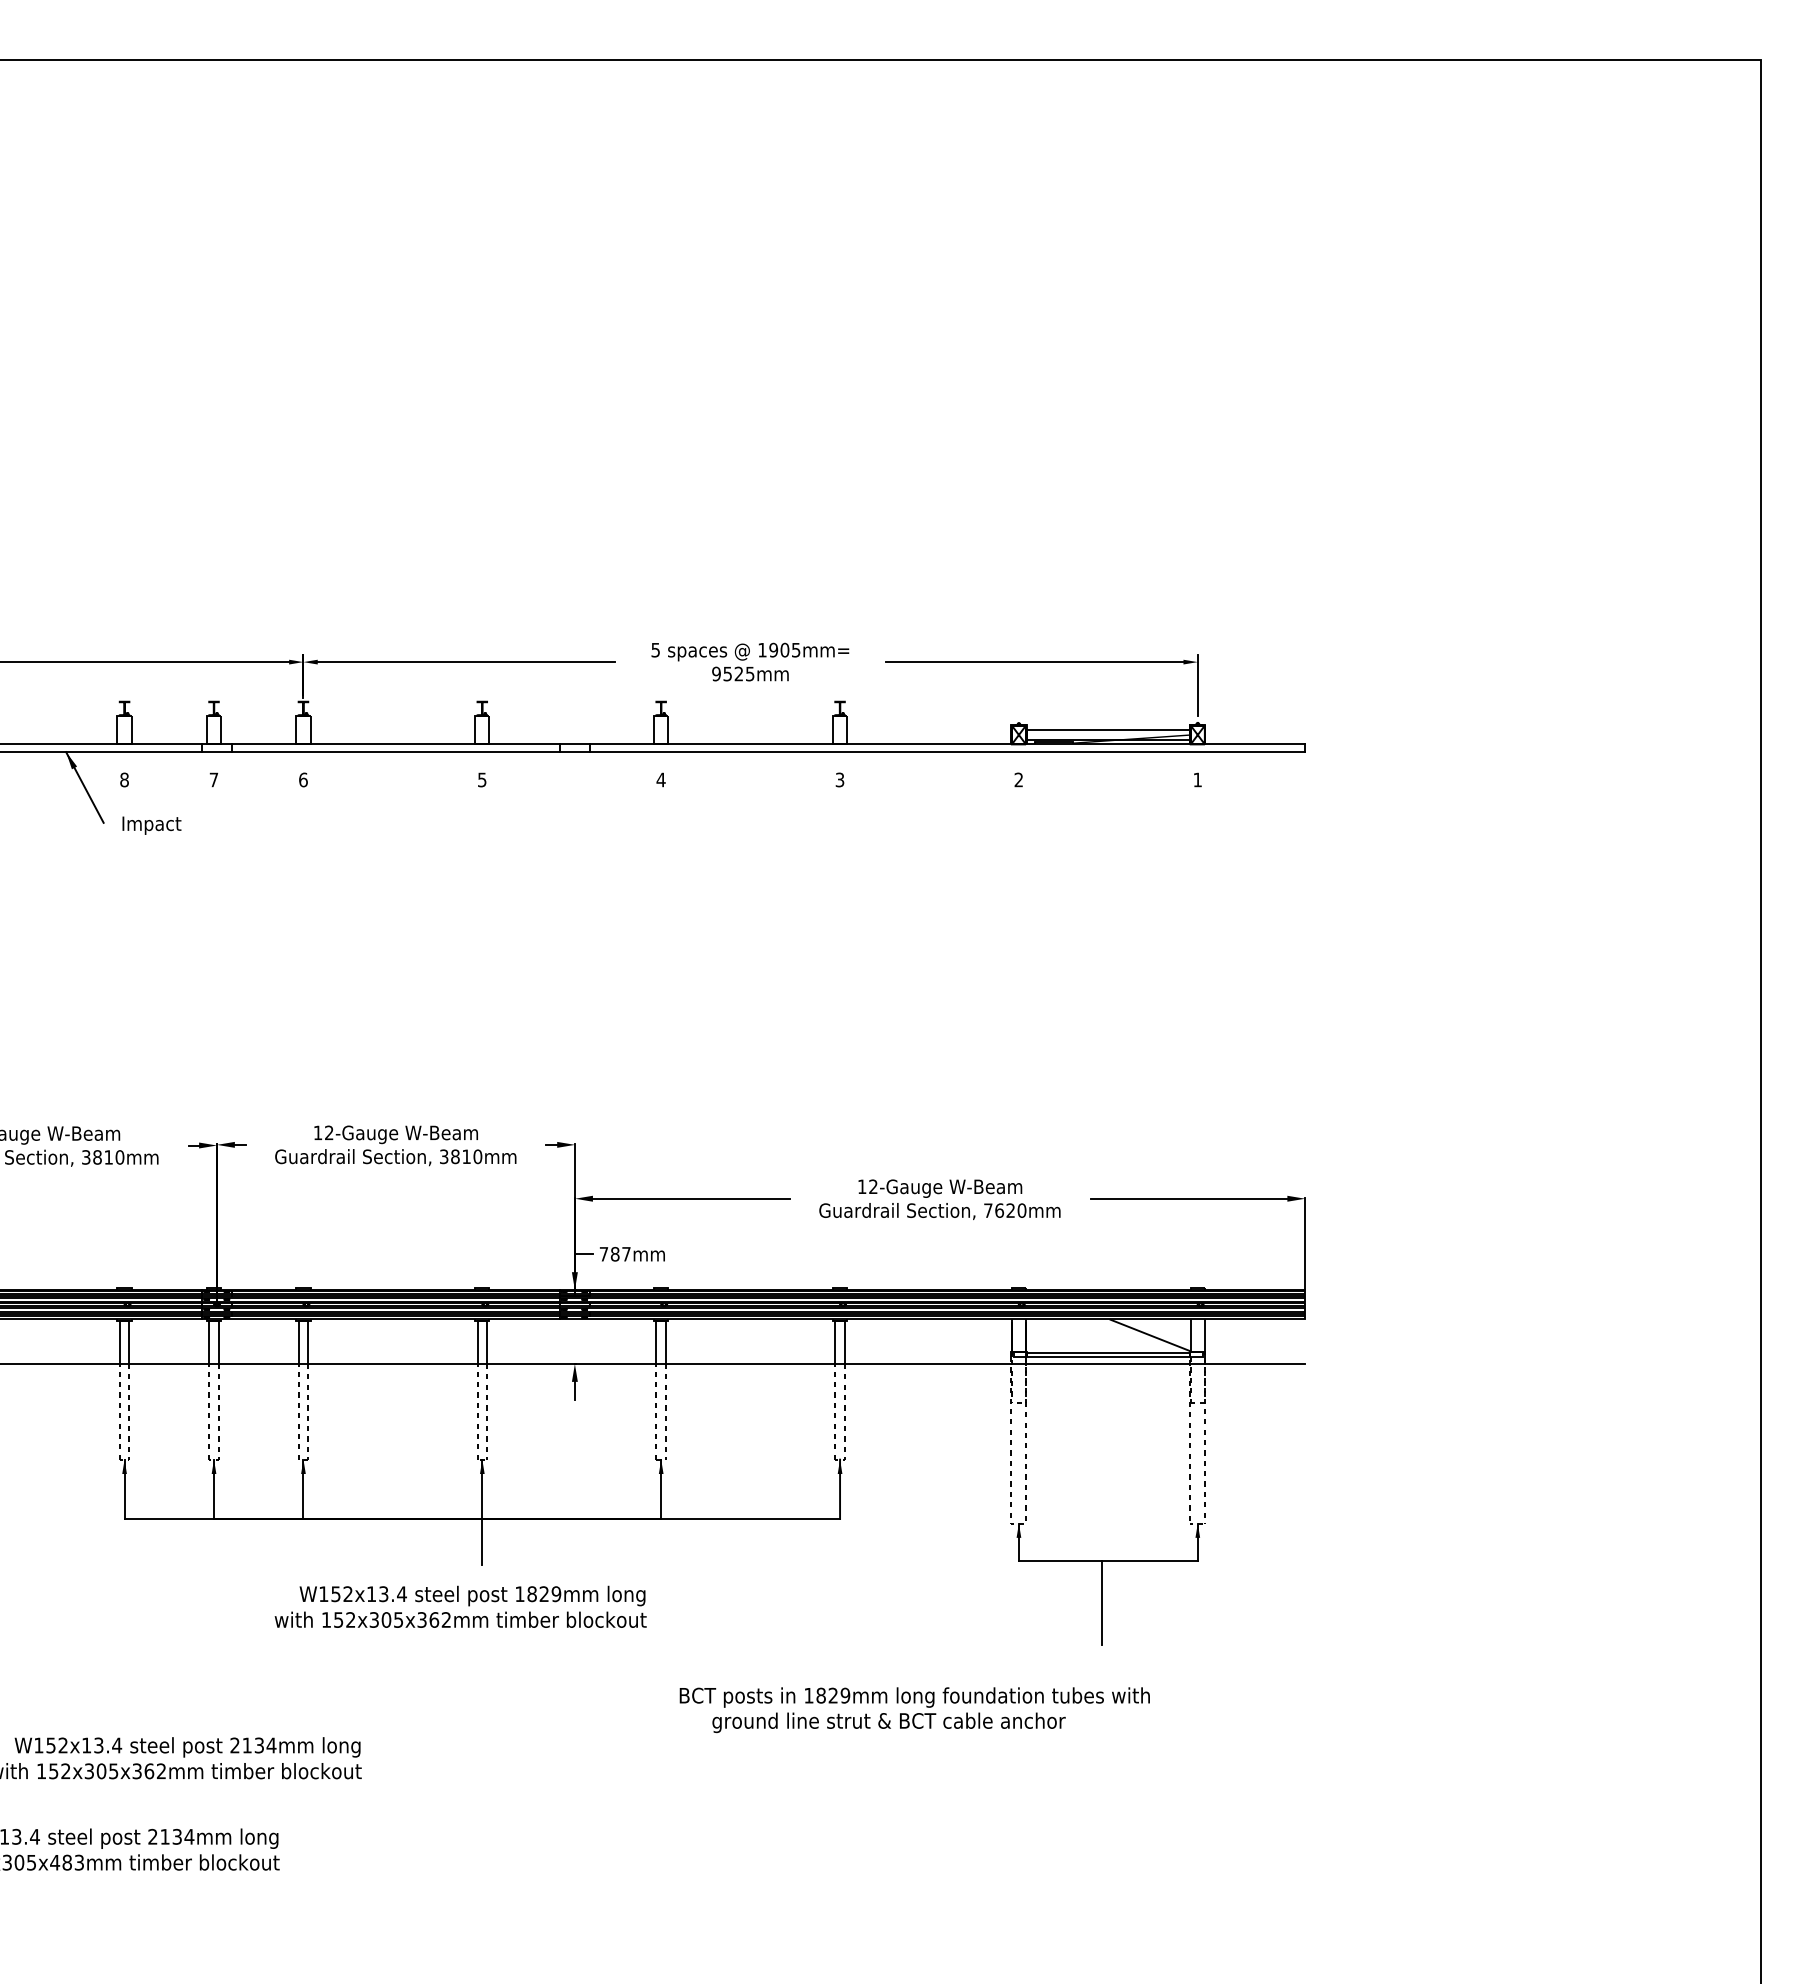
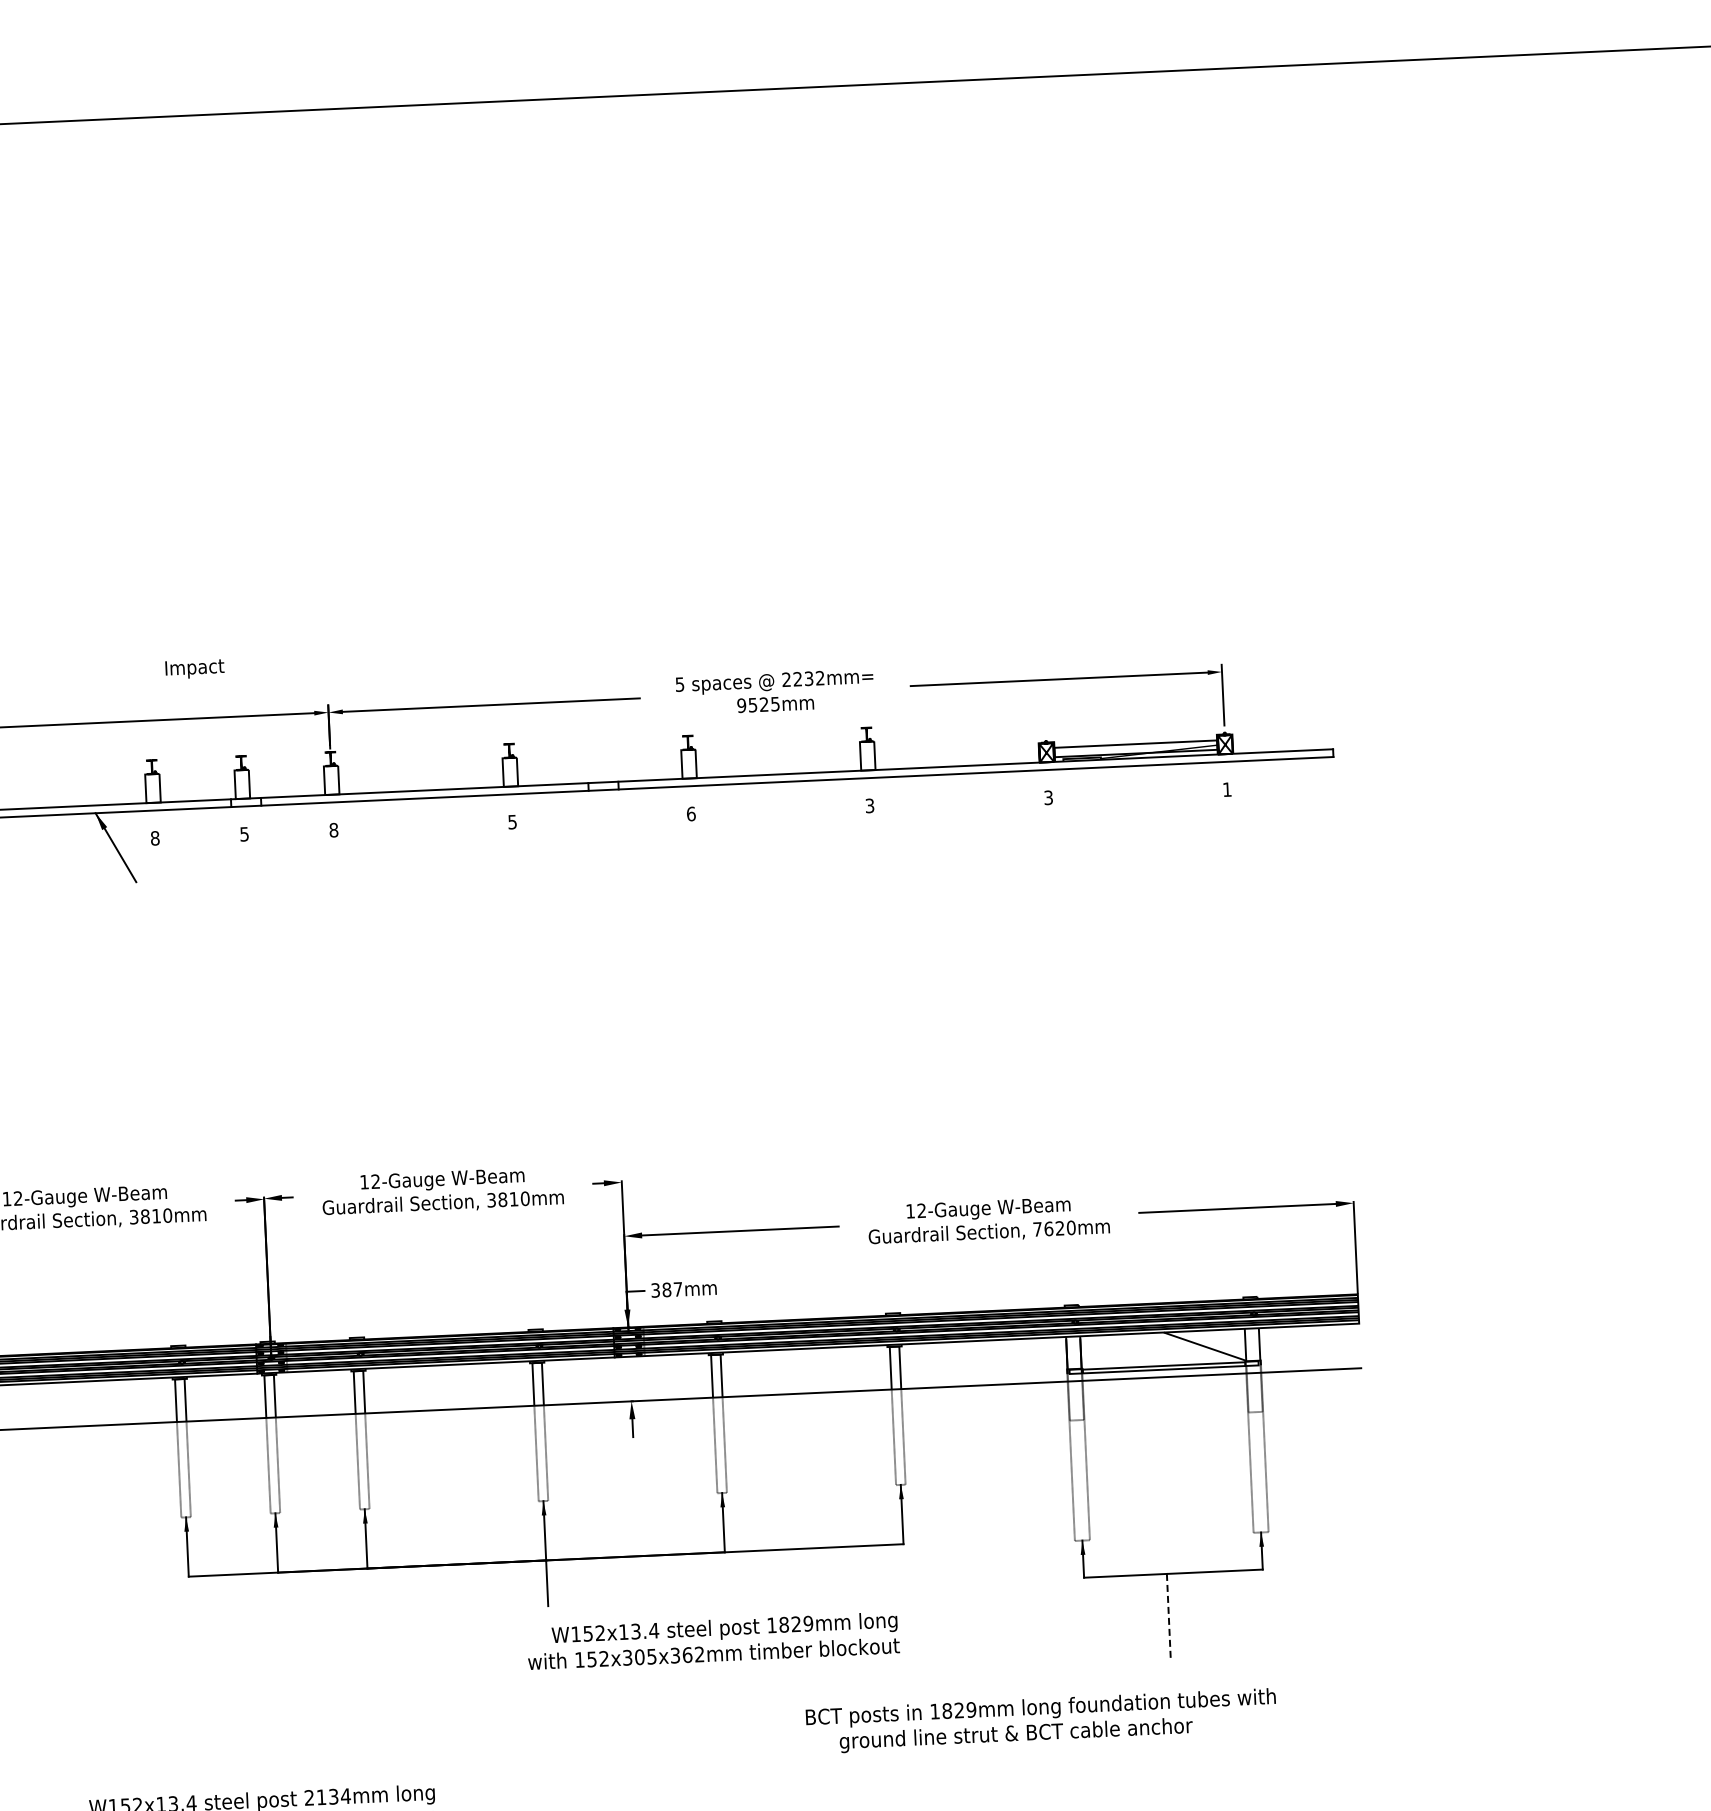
text: (779, 649) -> (803, 678), 1905mm= -> 2232mm=
text: (213, 779) -> (244, 833), 7 -> 5
text: (303, 779) -> (333, 829), 6 -> 8
text: (660, 779) -> (690, 813), 4 -> 6
text: (1018, 780) -> (1048, 798), 2 -> 3
text: (151, 825) -> (194, 668), moved
text: (603, 1253) -> (655, 1289), 787mm -> 387mm
line: (1101, 1603) -> (1168, 1616), solid -> dashed
text: (460, 1606) -> (713, 1640), moved
text: (914, 1710) -> (1041, 1721), moved

